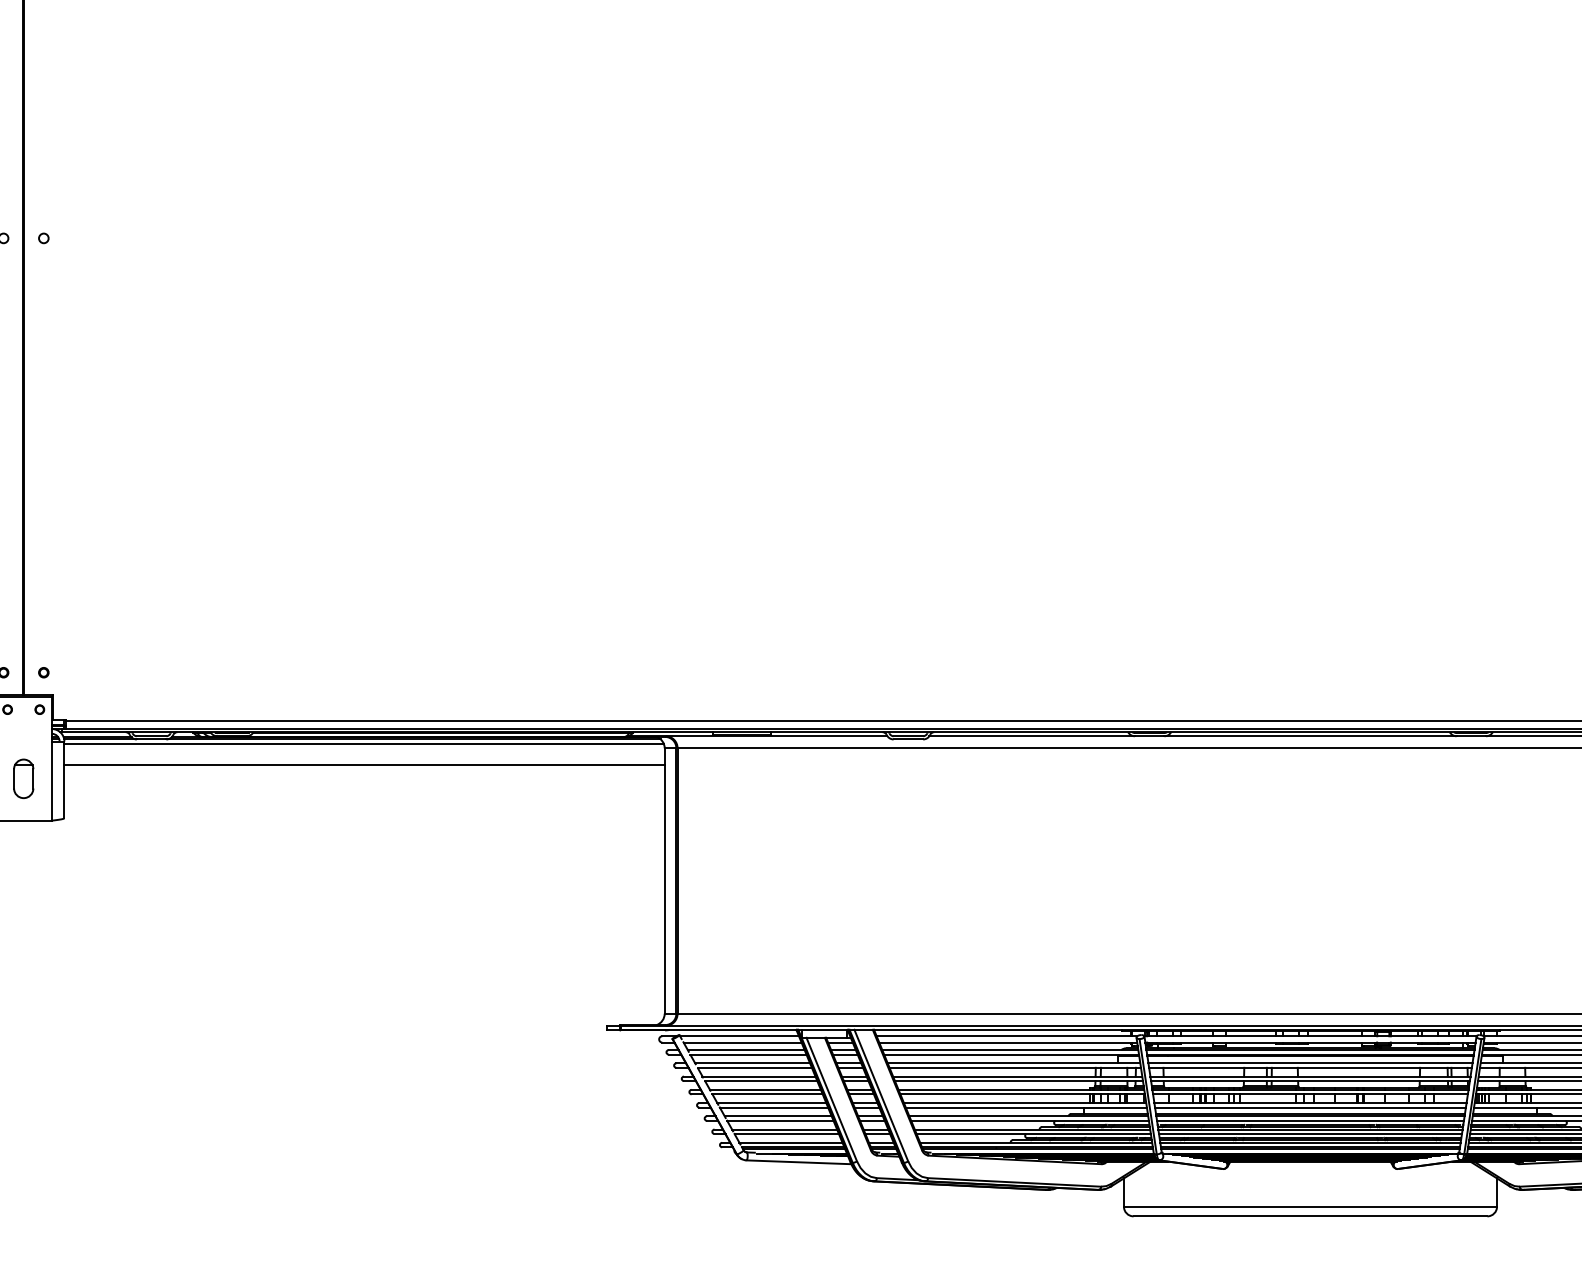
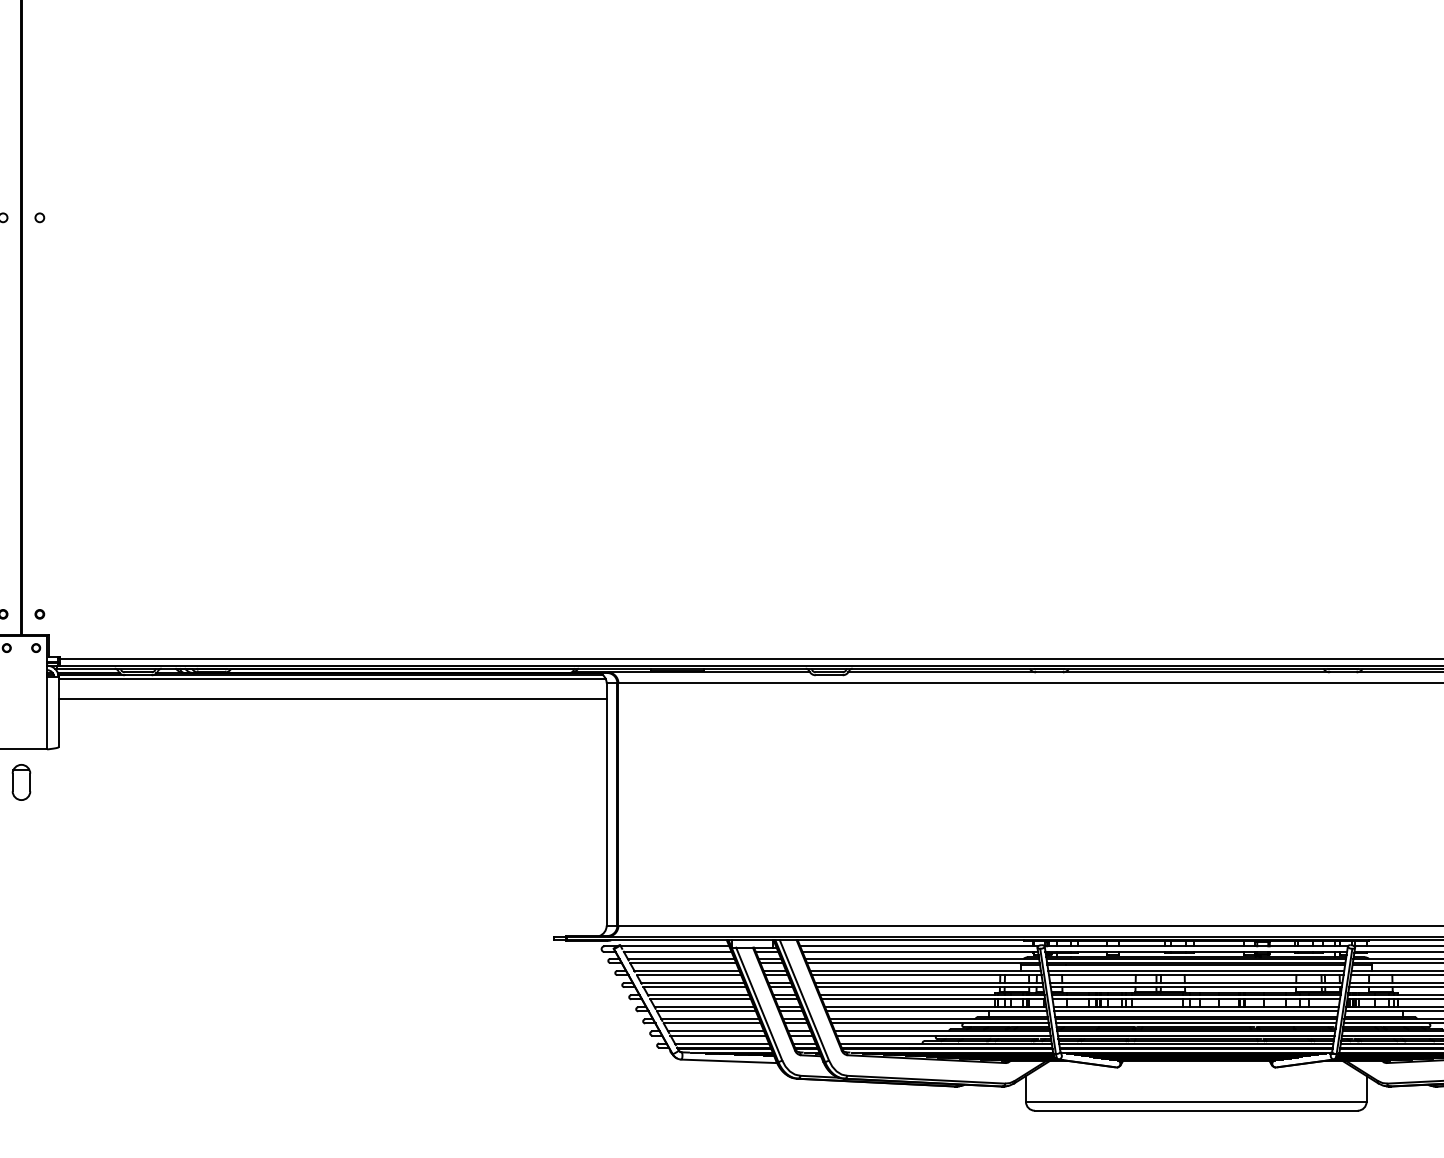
part: (23, 778) -> (21, 782), moved

